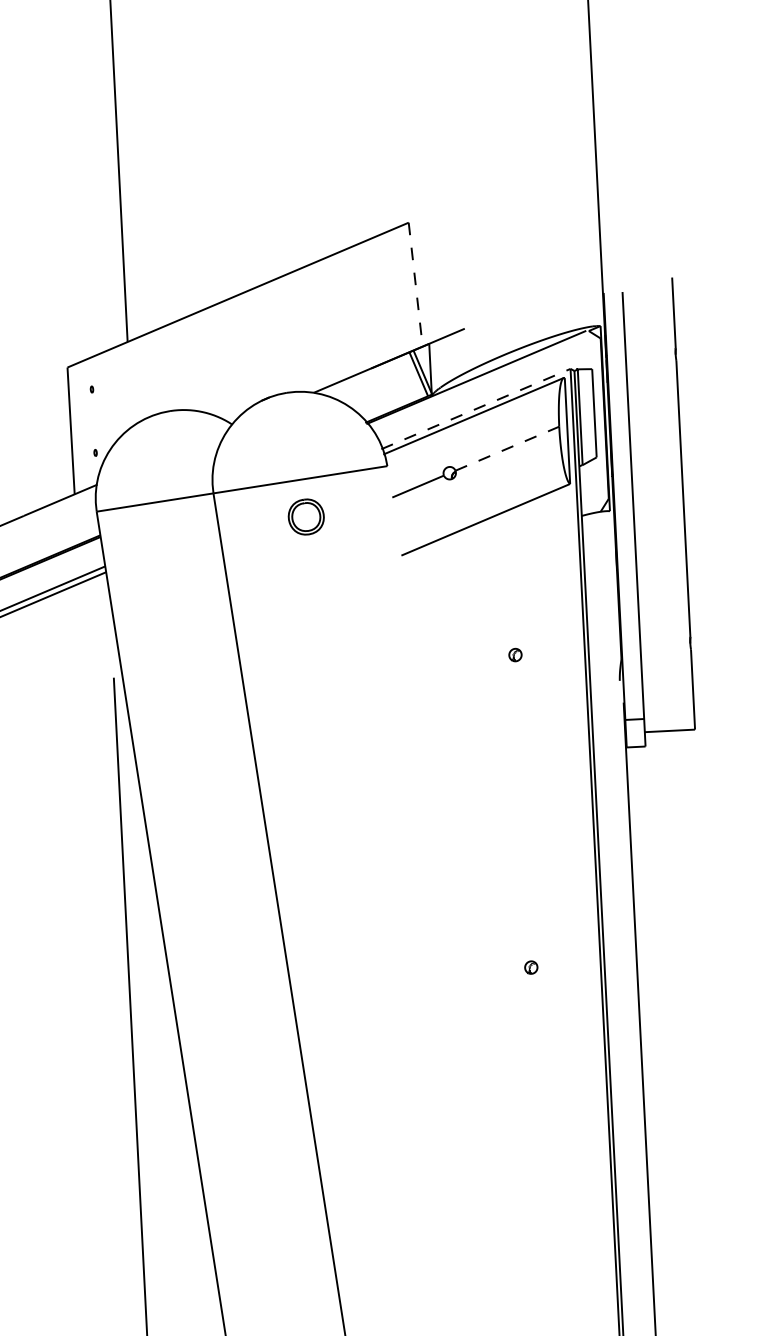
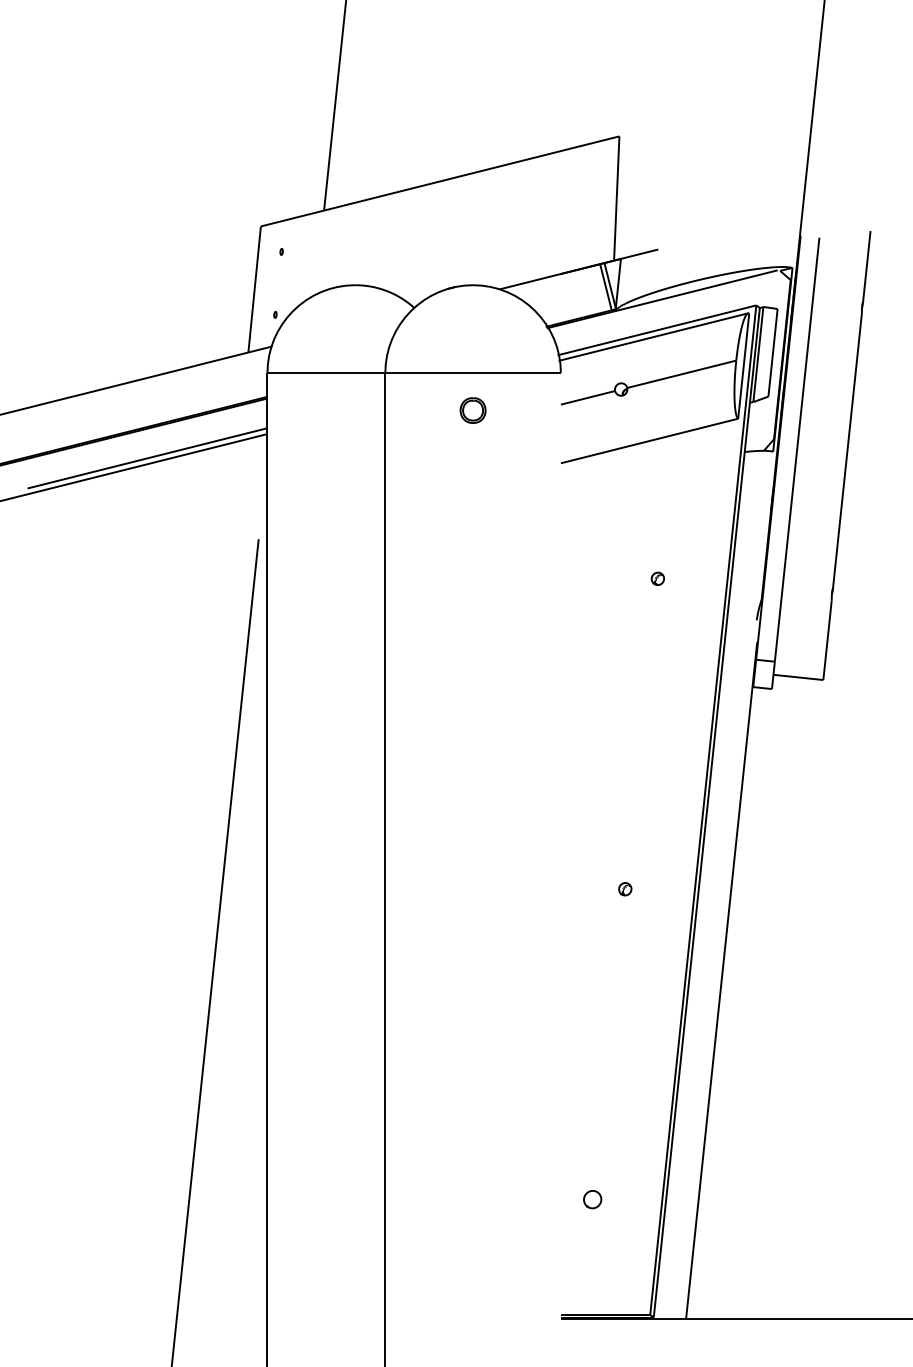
line: (415, 285) -> (616, 199), dashed -> solid
line: (475, 409) -> (656, 330), dashed -> solid
line: (508, 448) -> (682, 374), dashed -> solid
part: (305, 517) -> (472, 410), size x0.71
part: (546, 1280) -> (592, 1199), added

